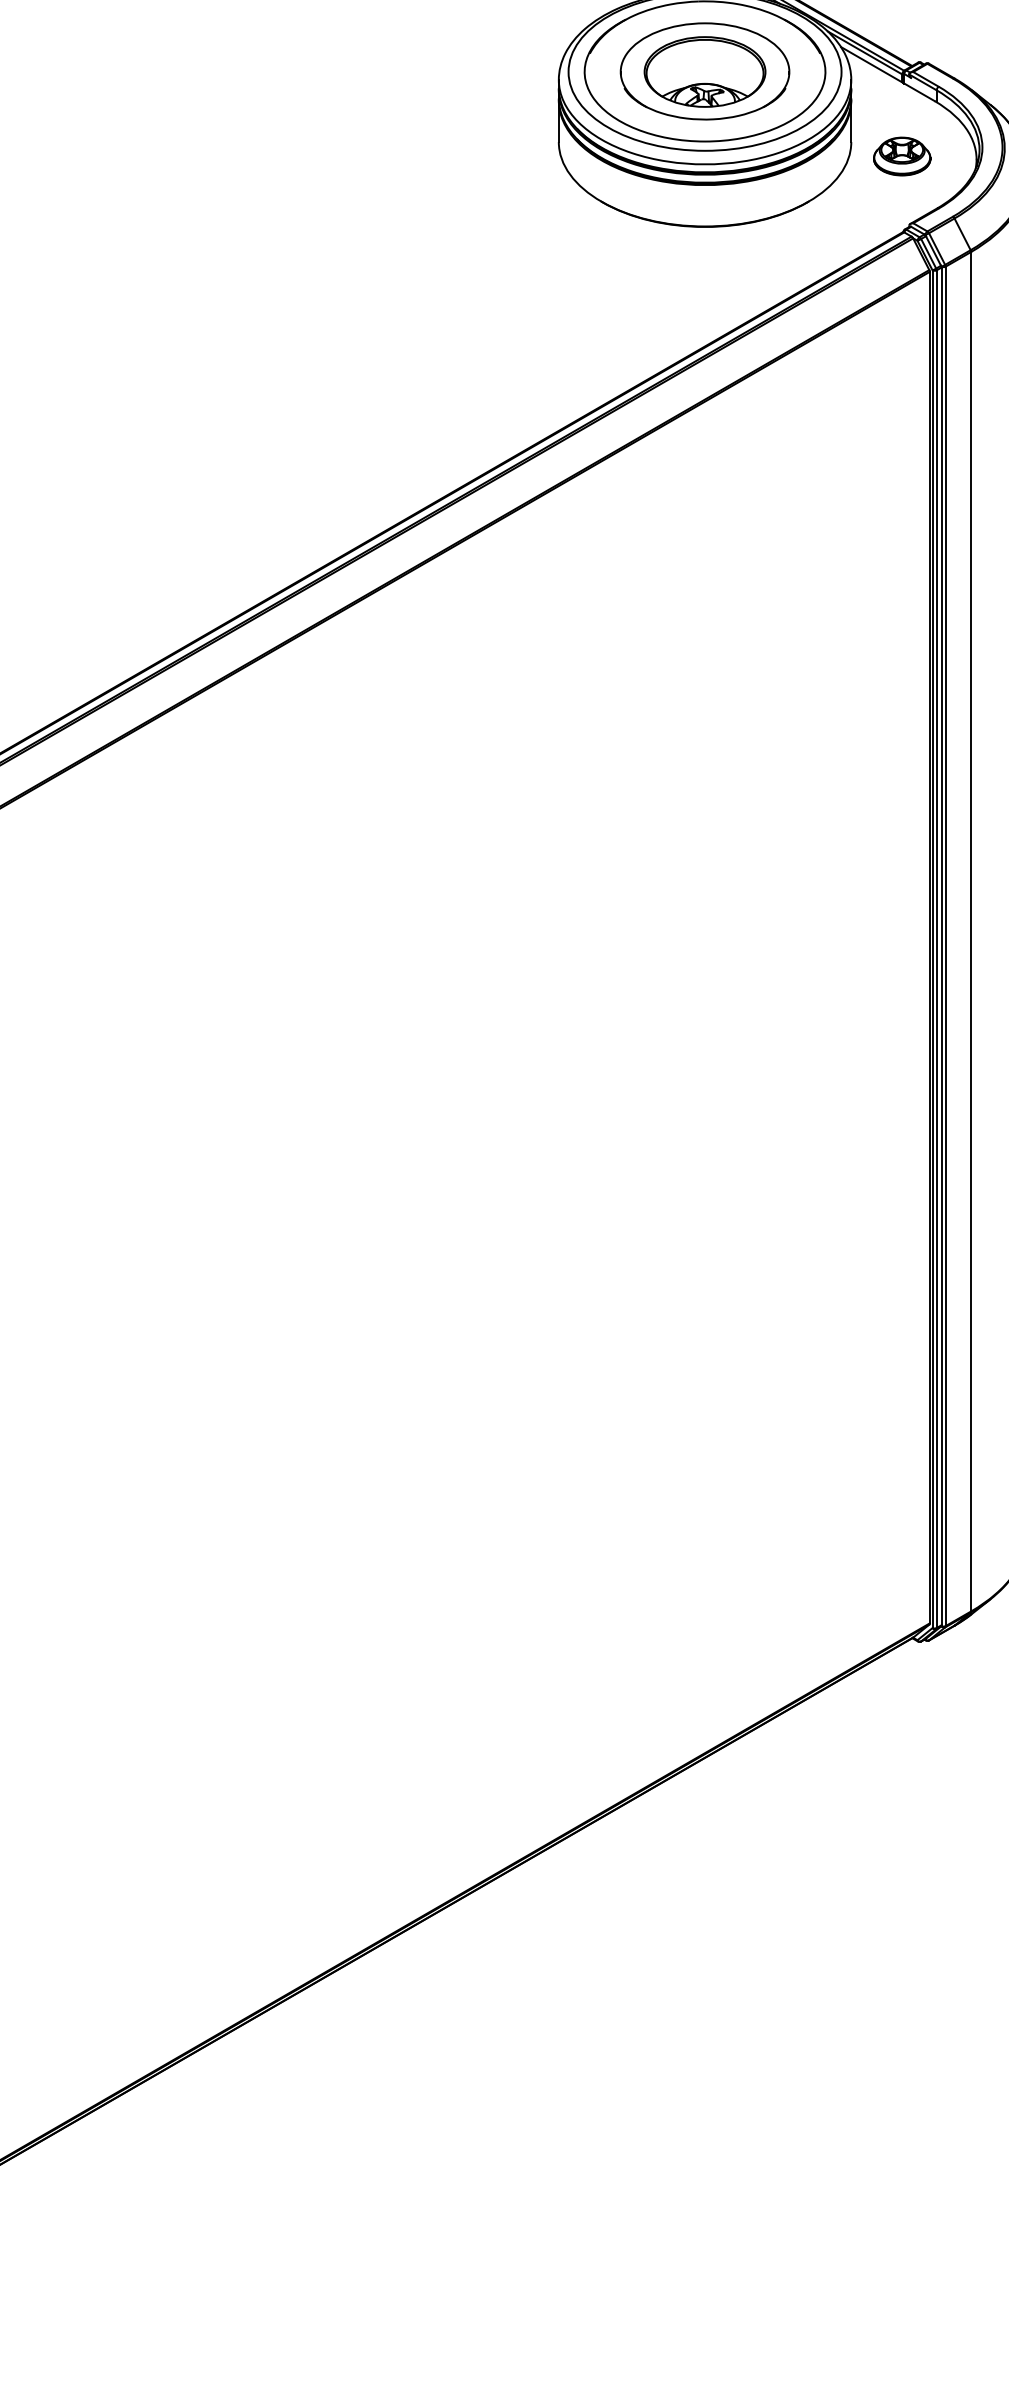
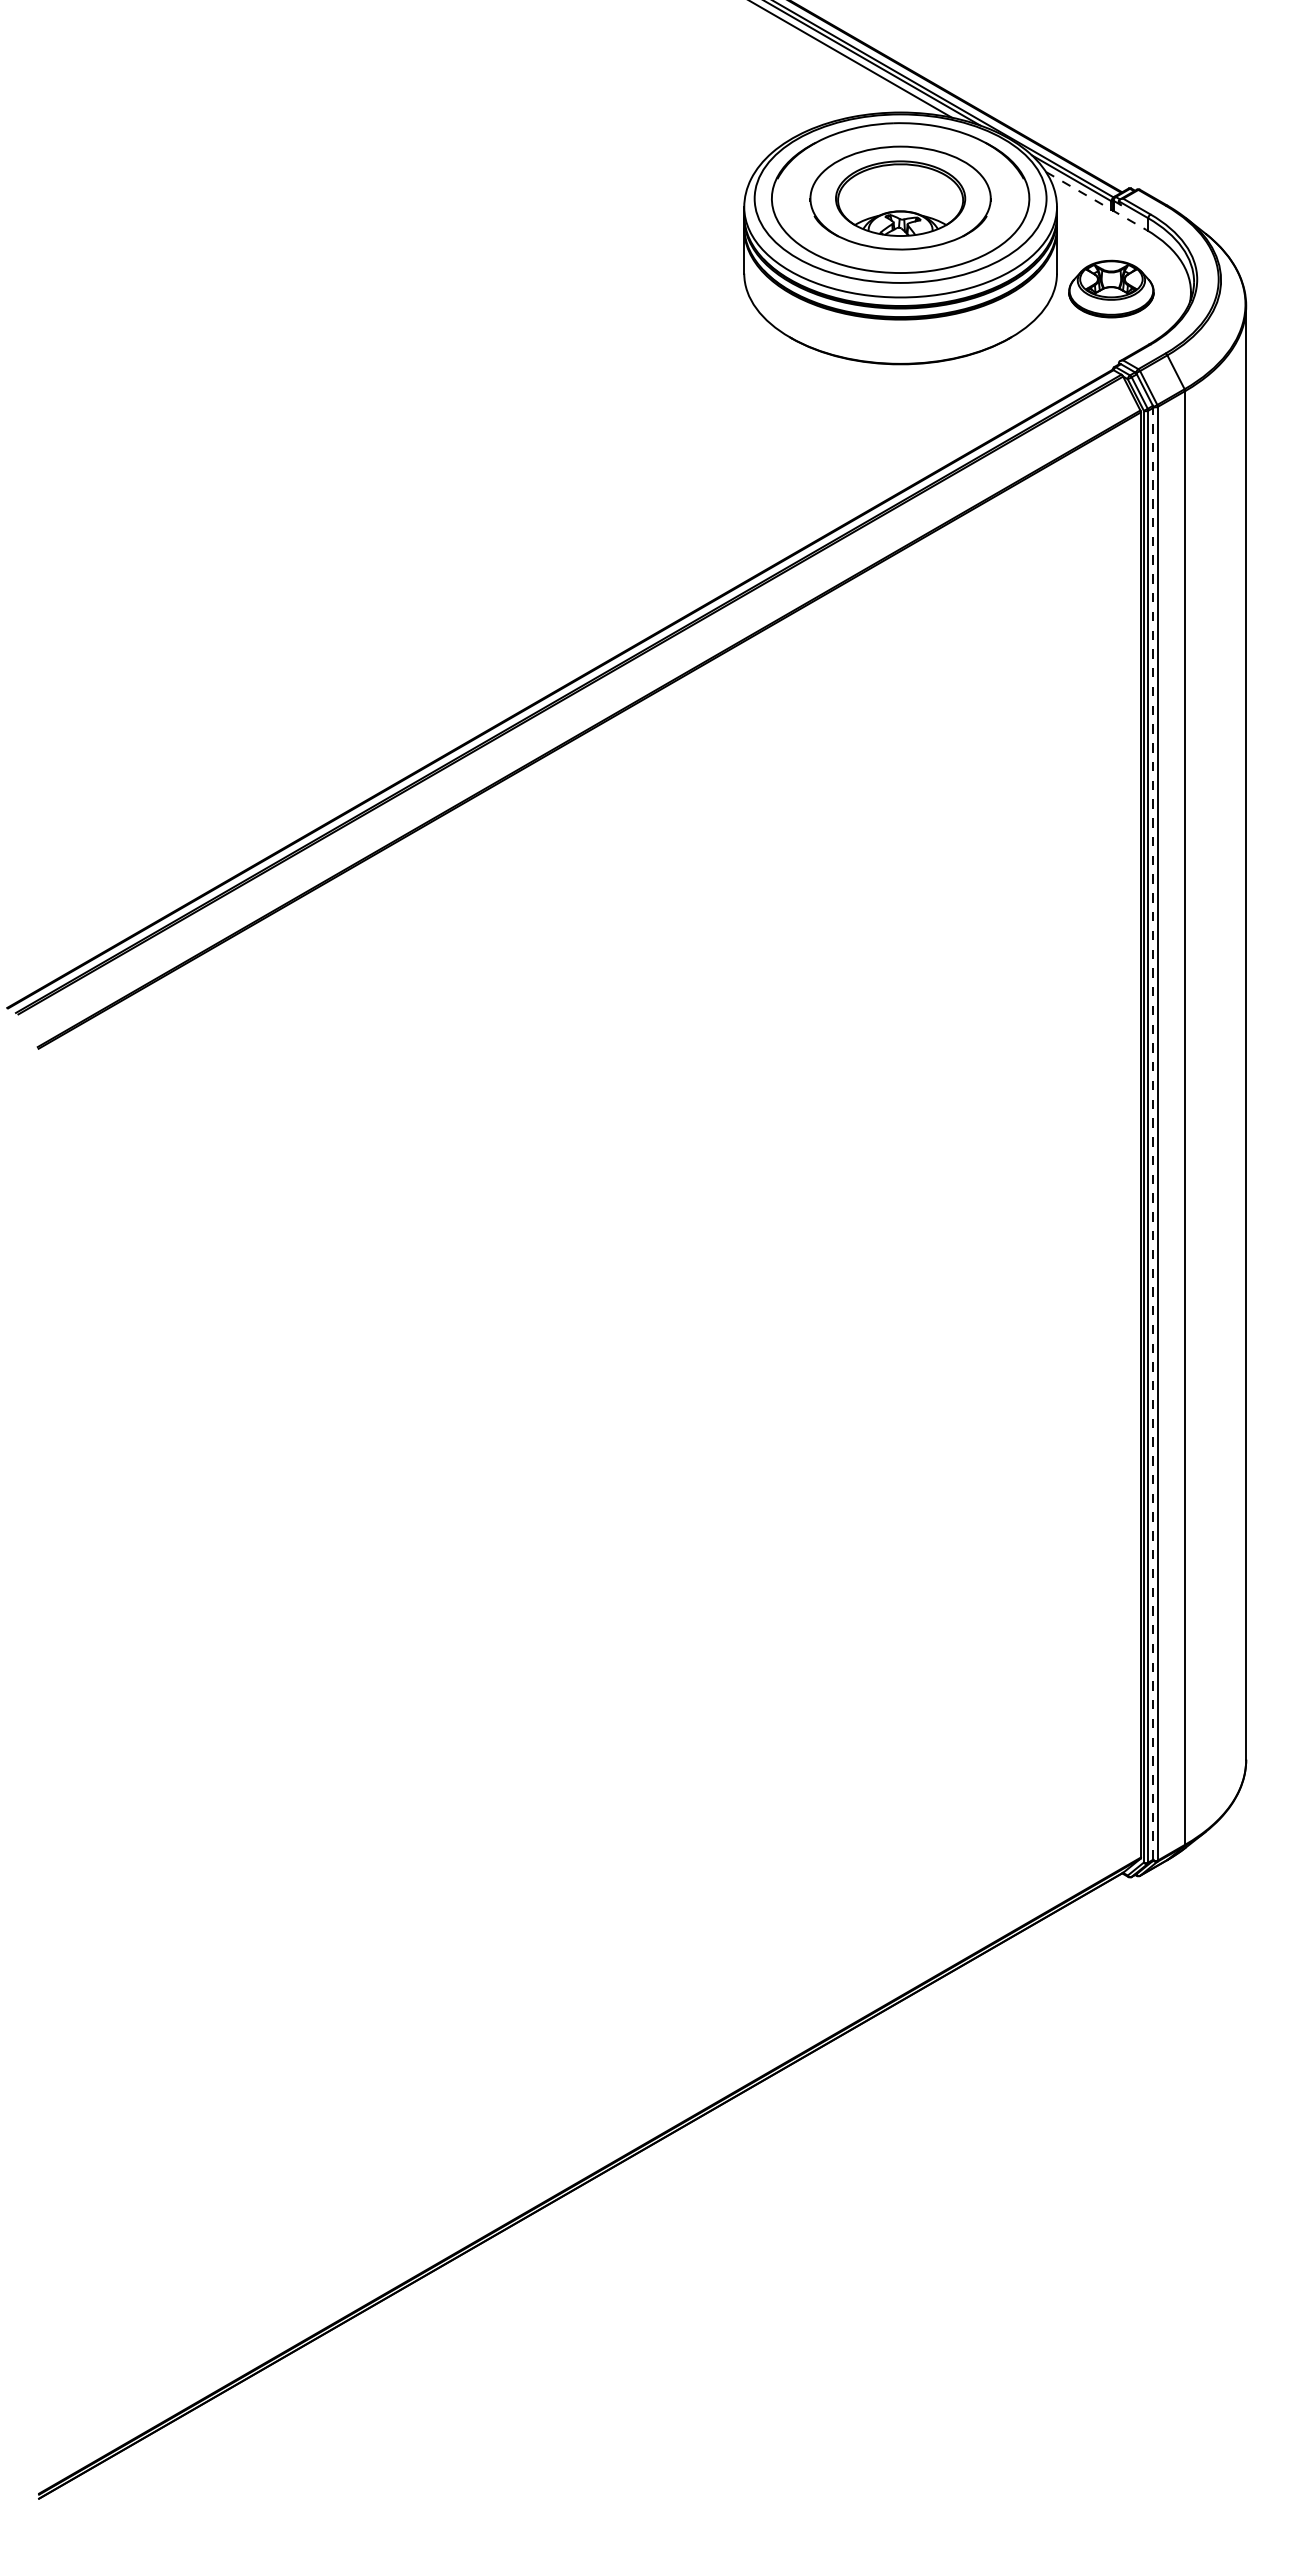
line: (888, 73) -> (1096, 200), solid -> dashed
part: (902, 156) -> (1111, 288), size x1.4
line: (941, 946) -> (1153, 1133), solid -> dashed

